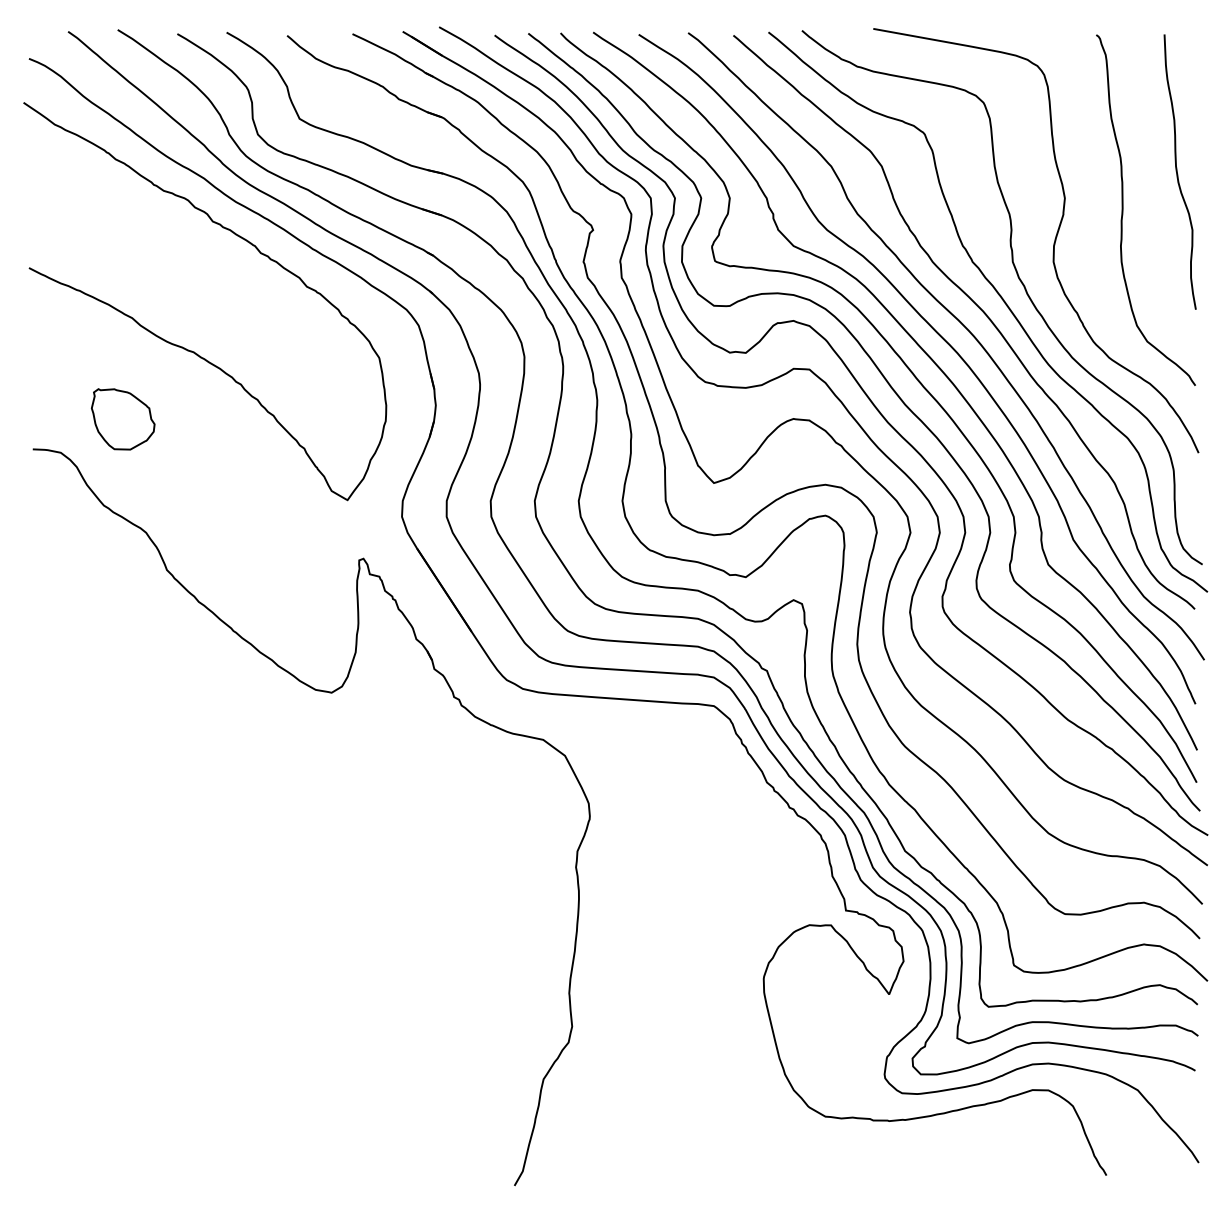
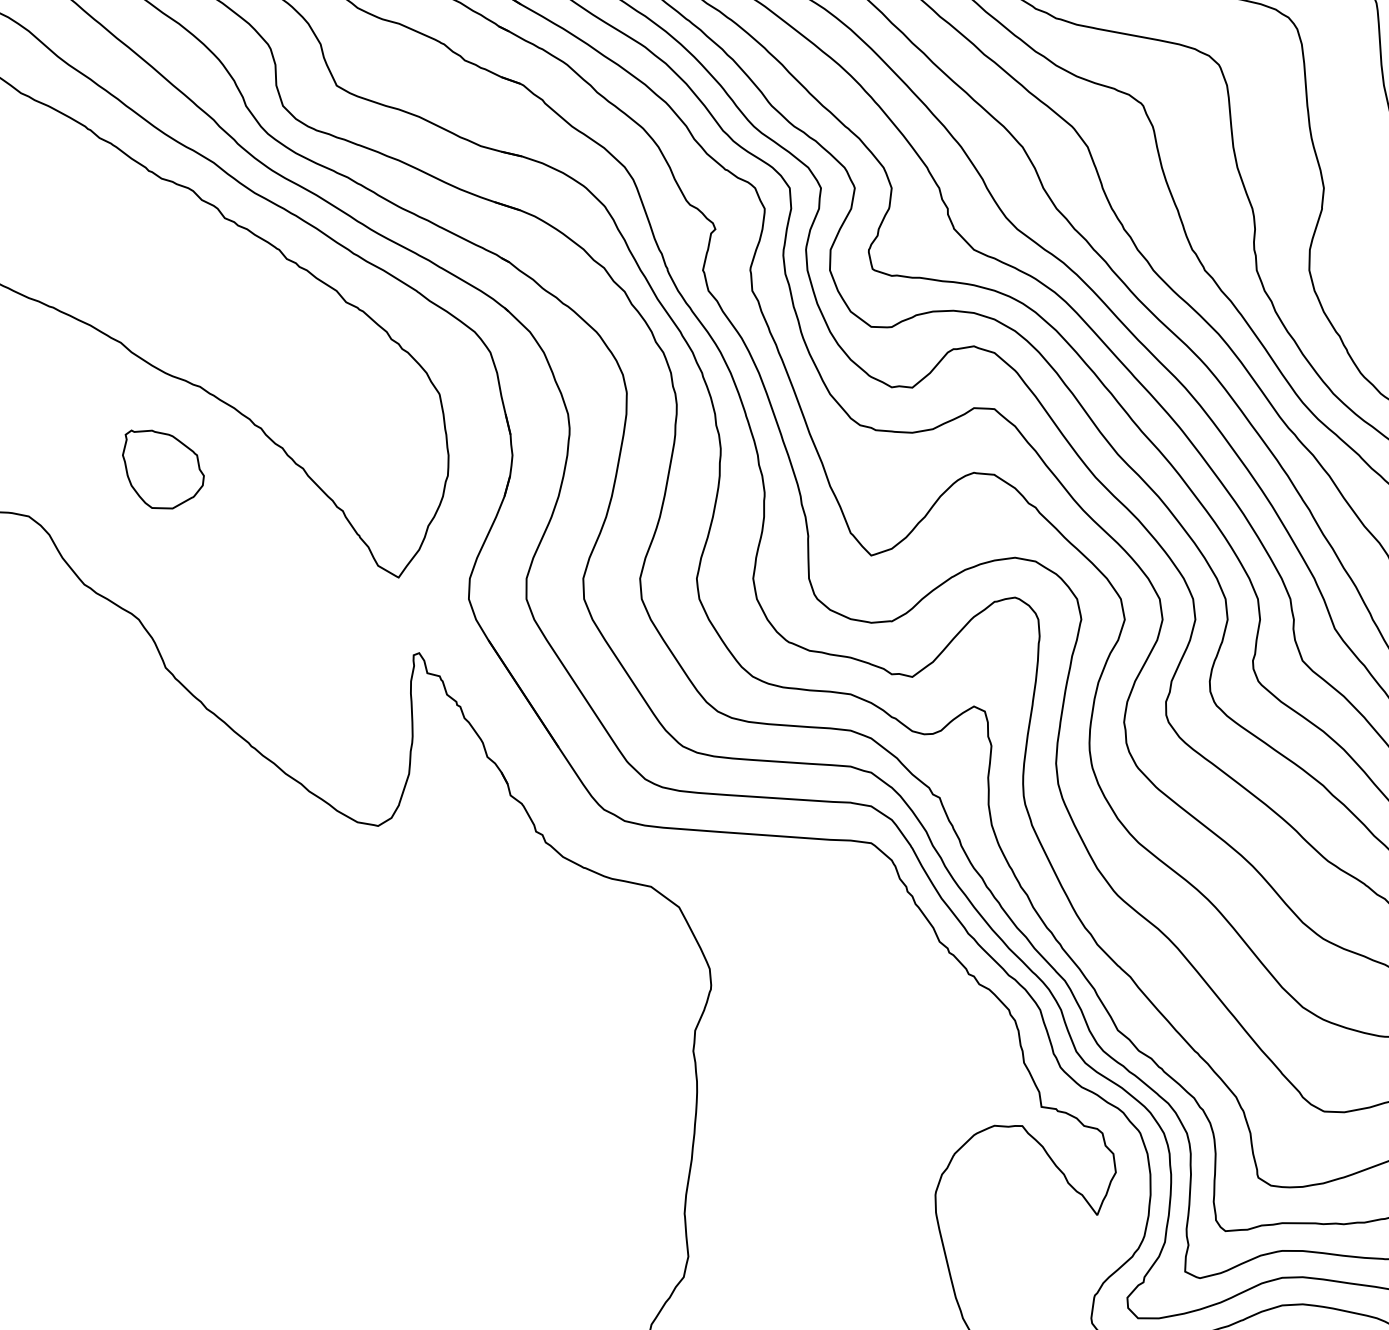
part: (122, 419) -> (162, 469), moved

